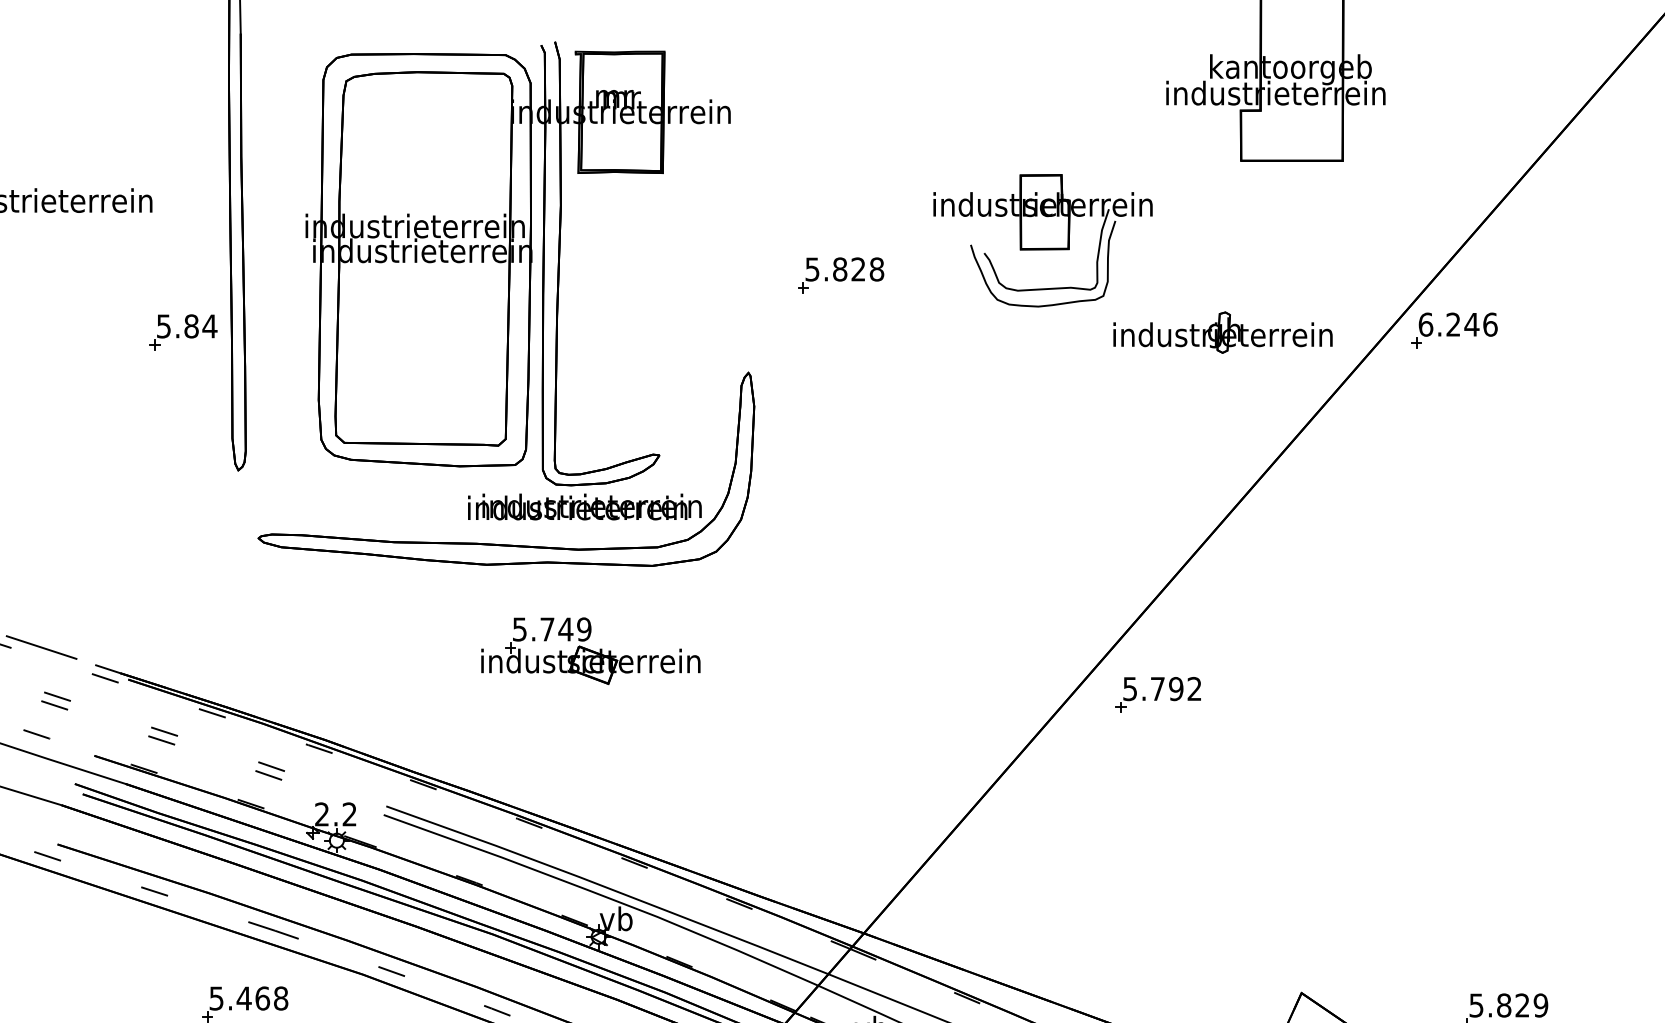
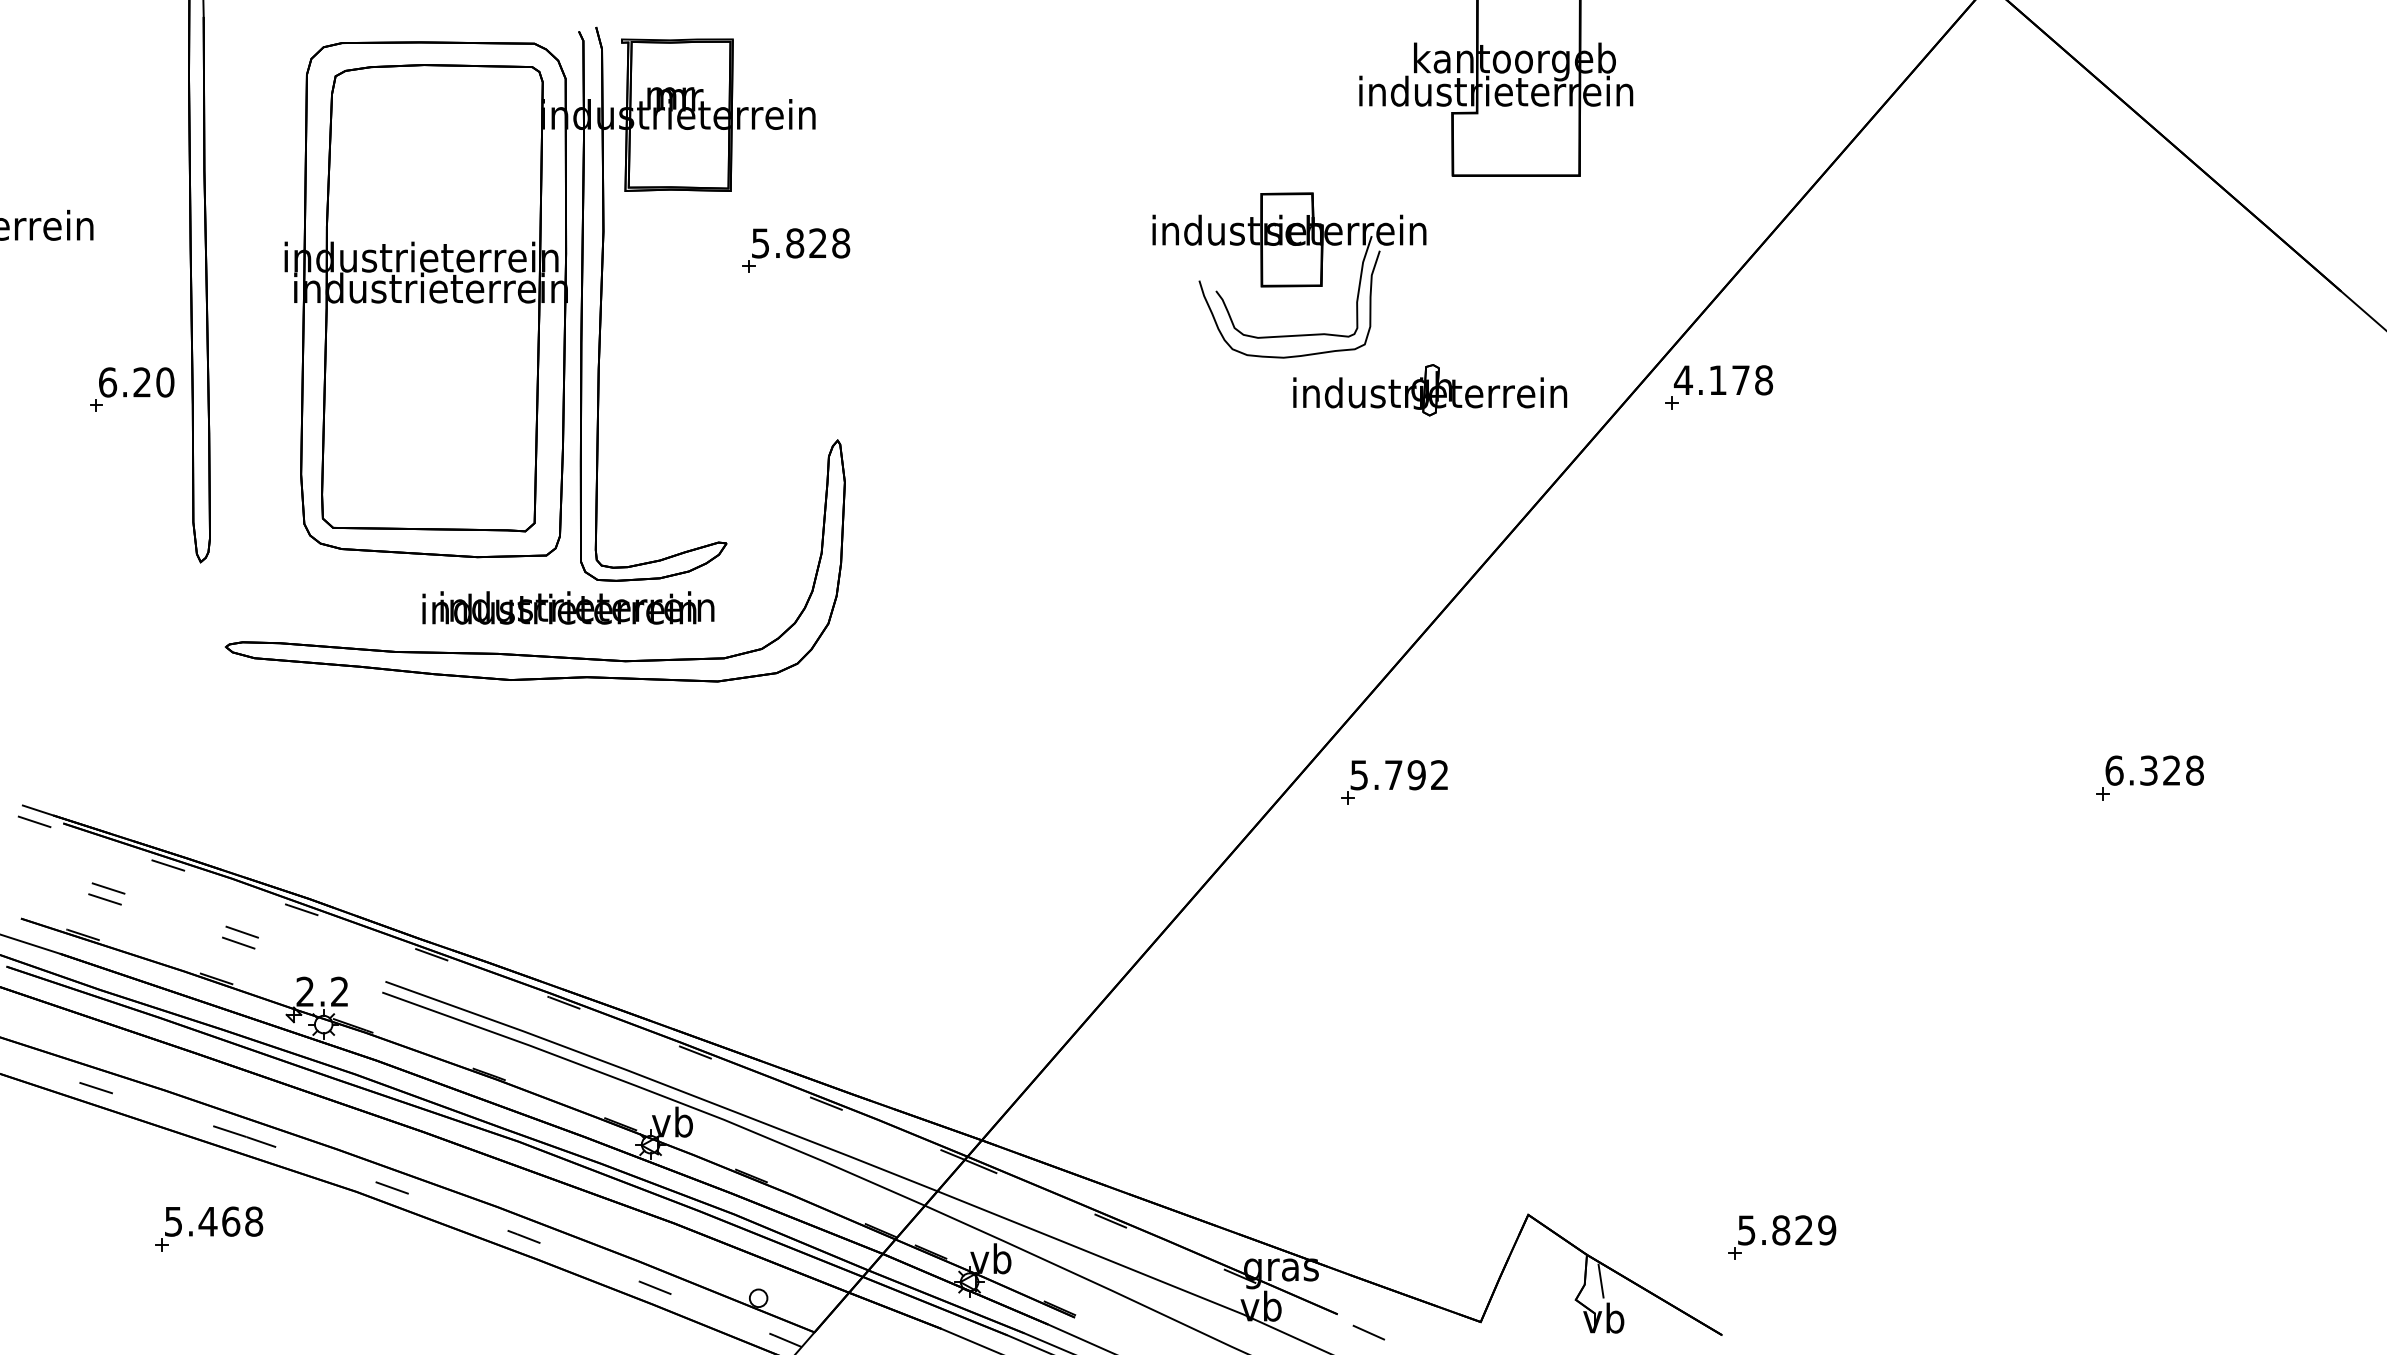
part: (1043, 240) -> (1289, 275), moved
part: (841, 275) -> (796, 250), moved
text: (1457, 324) -> (1723, 380), 6.246 -> 4.178
text: (186, 326) -> (136, 382), 5.84 -> 6.20
text: (584, 506) -> (568, 607), moved
part: (590, 650) -> (640, 787), removed
part: (1158, 694) -> (1394, 782), moved

